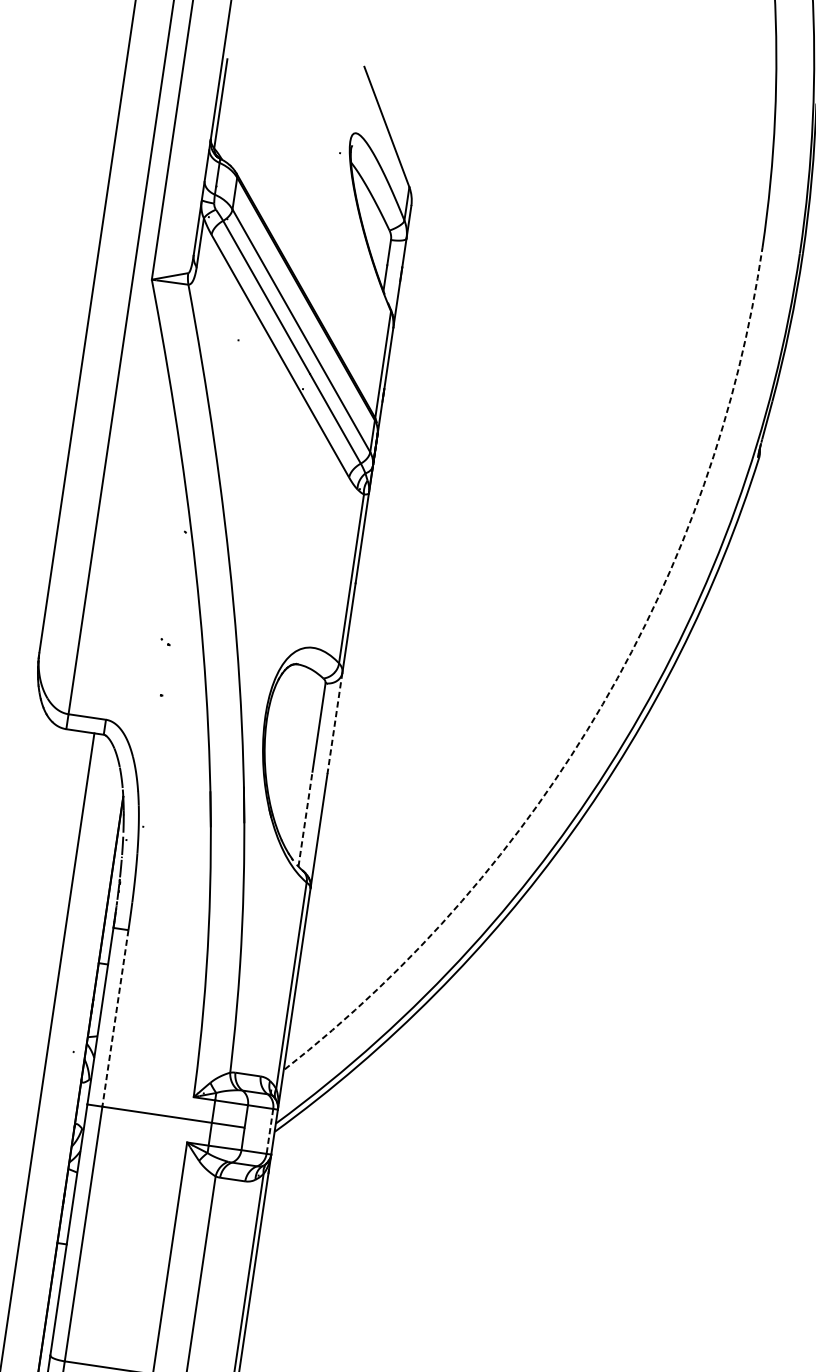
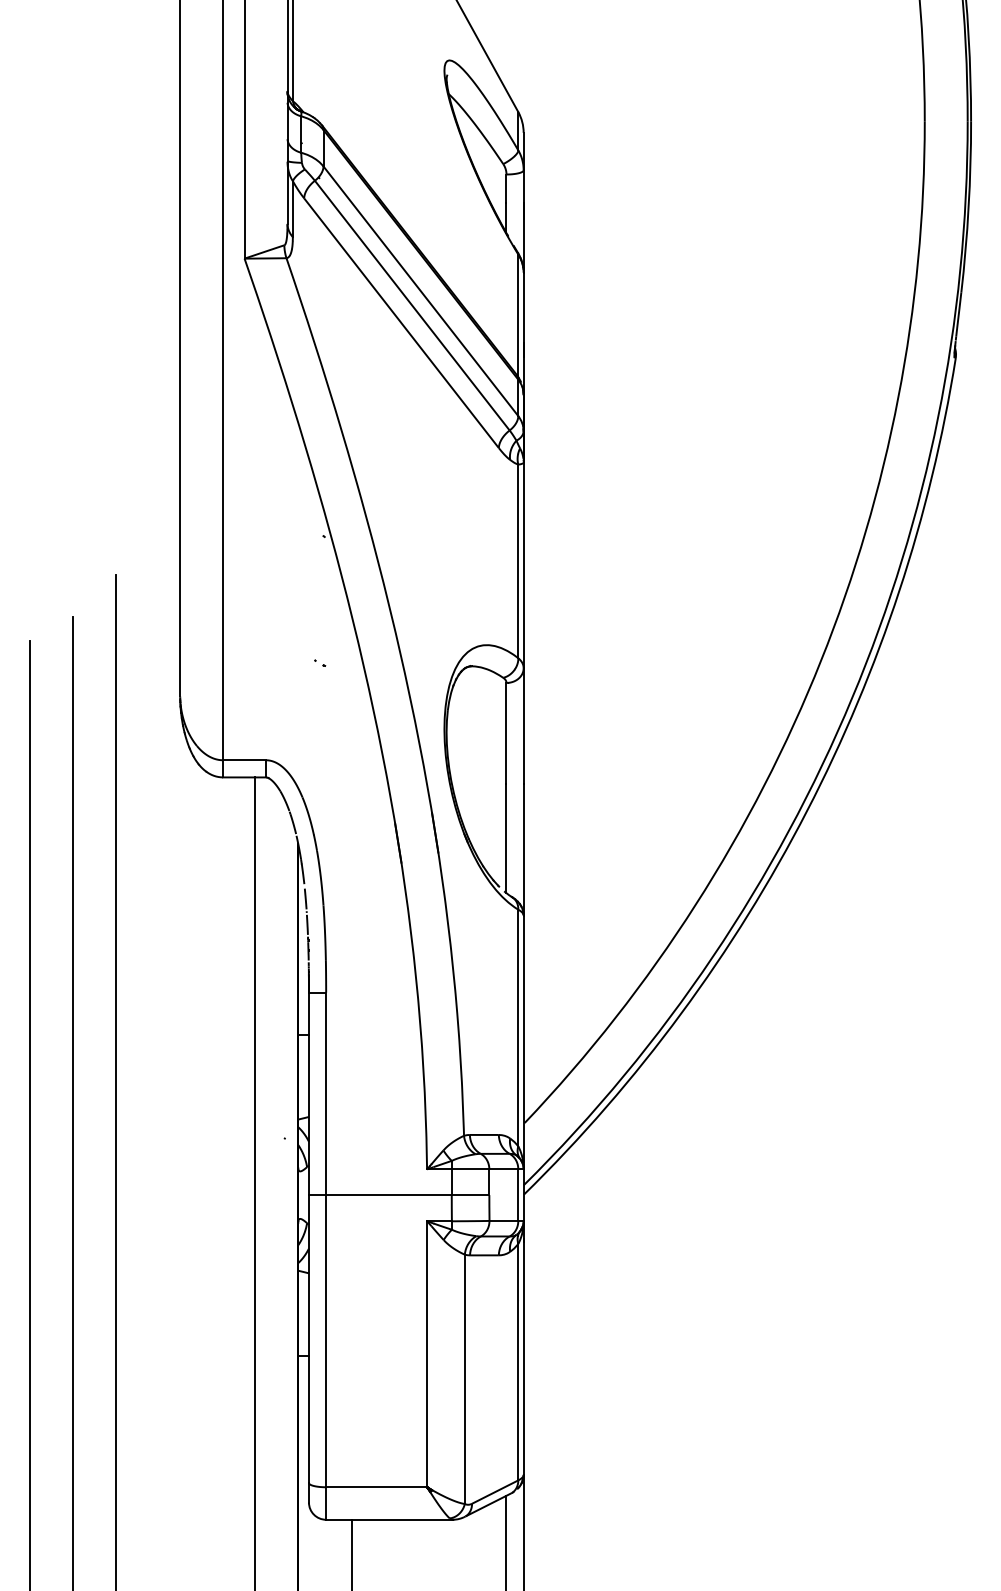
arc: (603, 704) -> (821, 660), dashed -> solid
line: (334, 723) -> (523, 726), dashed -> solid
line: (305, 818) -> (506, 838), dashed -> solid
line: (115, 1018) -> (326, 1094), dashed -> solid
line: (270, 1131) -> (518, 1195), dashed -> solid

